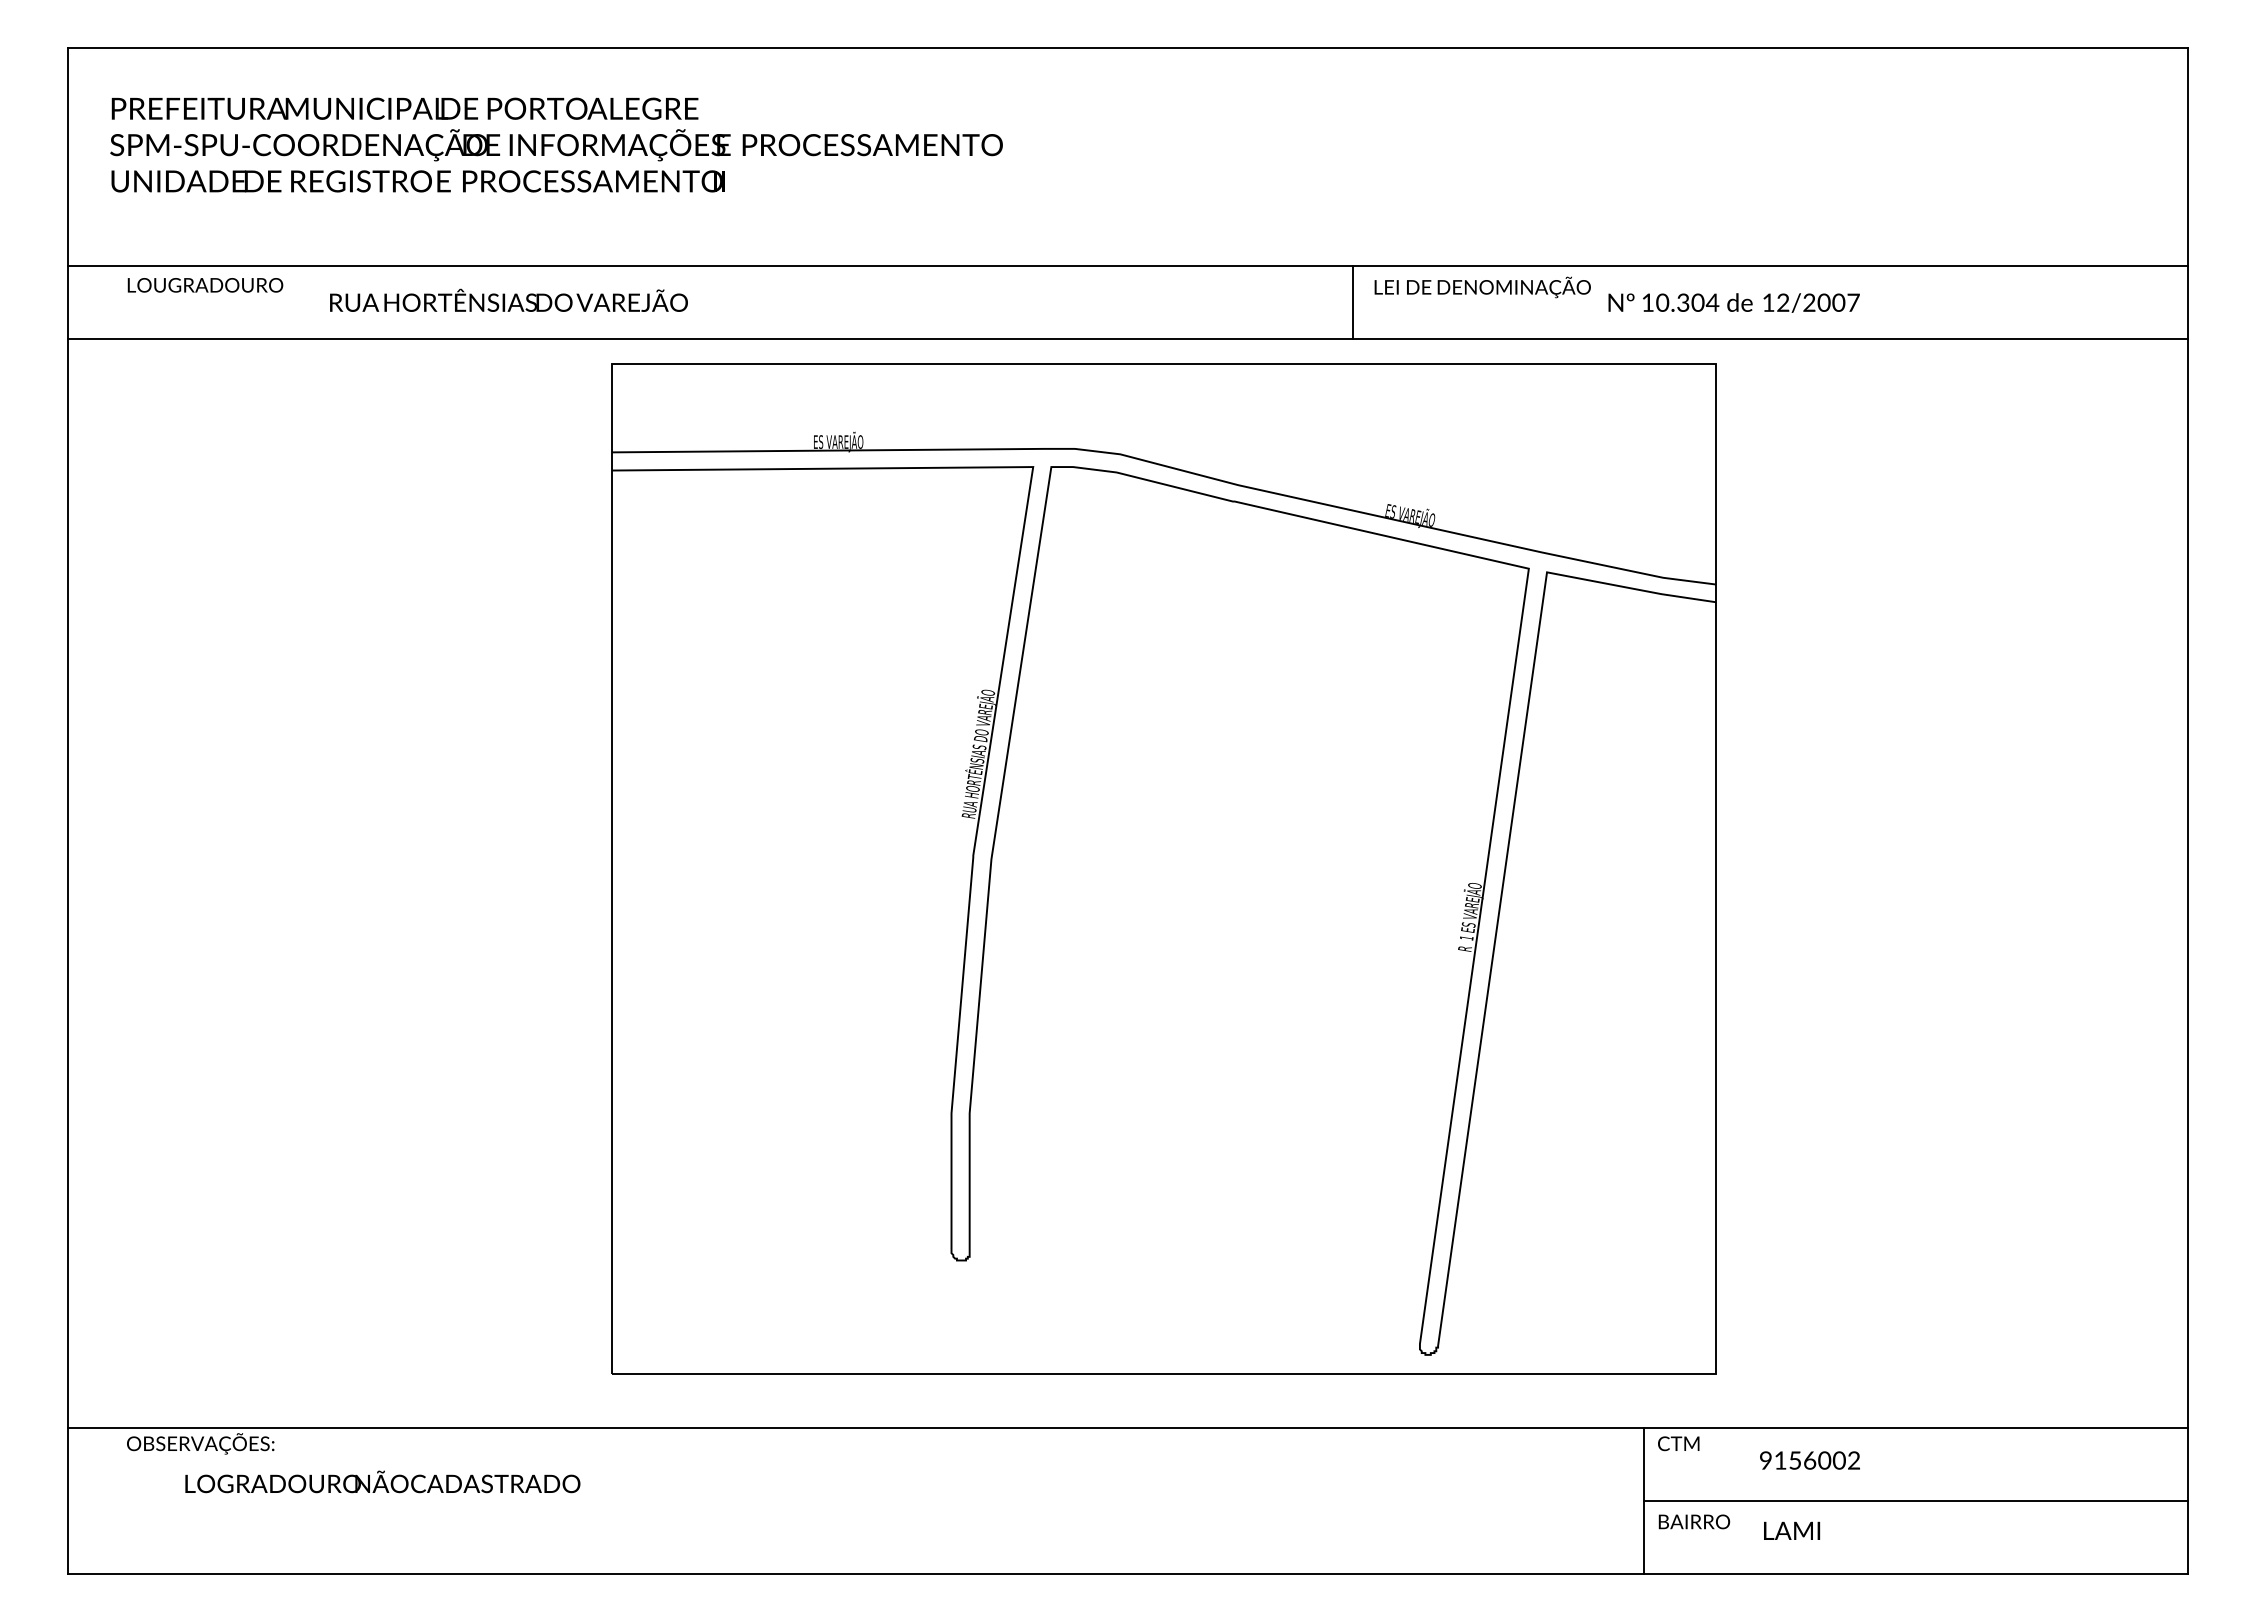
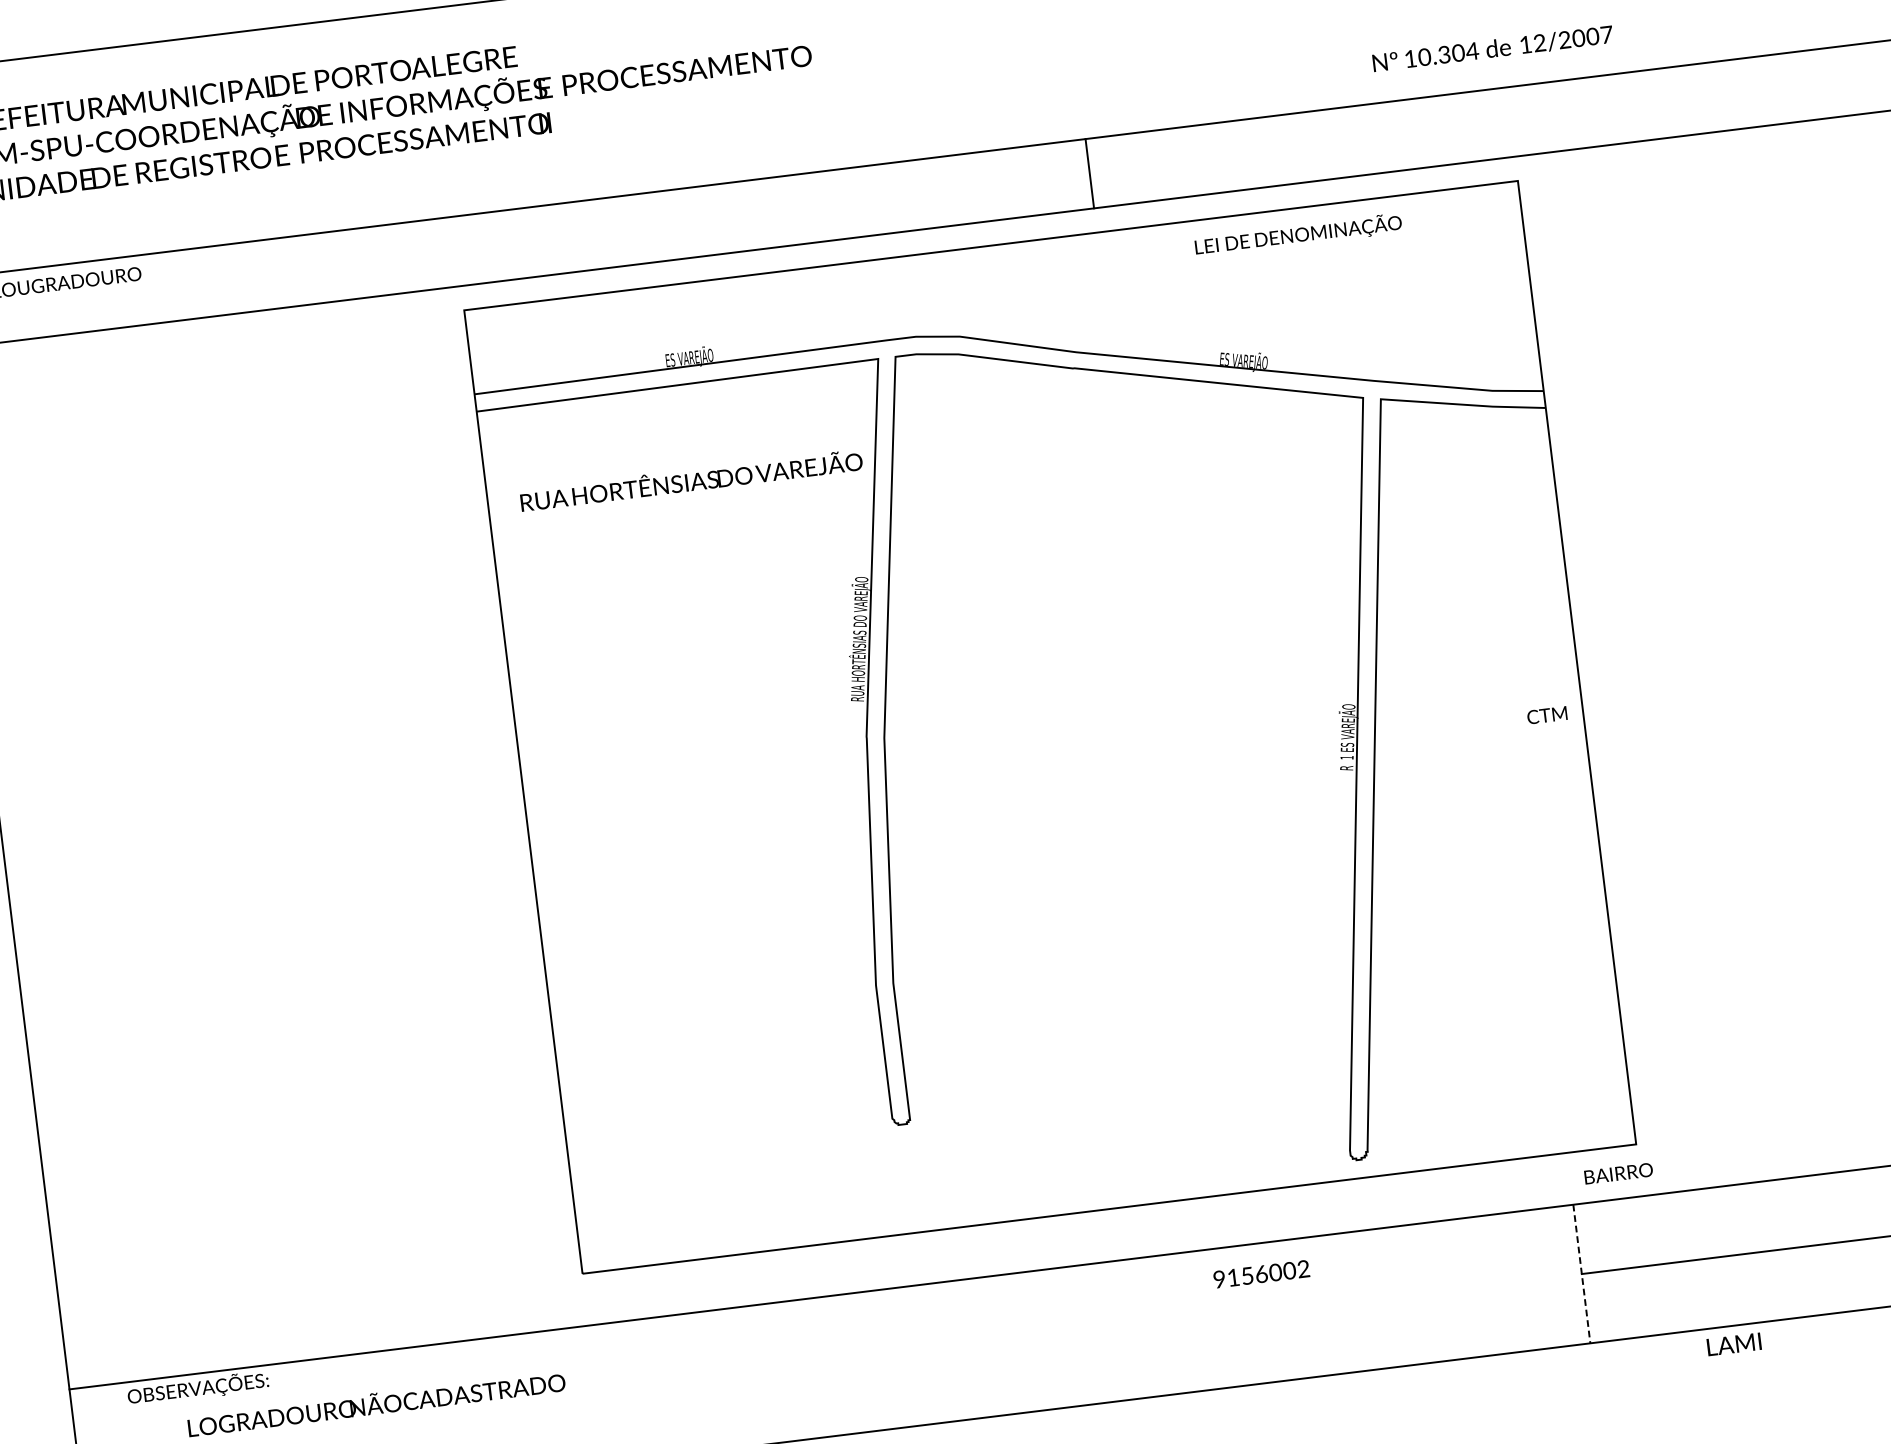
text: (1482, 287) -> (1298, 235), moved
text: (508, 299) -> (690, 479), moved
line: (1353, 302) -> (1090, 173), moved
text: (1733, 302) -> (1492, 48), moved
text: (1678, 1443) -> (1547, 715), moved
text: (1809, 1460) -> (1261, 1274), moved
line: (1643, 1500) -> (1581, 1273), solid -> dashed
text: (1694, 1521) -> (1618, 1173), moved
text: (1792, 1530) -> (1734, 1343), moved

